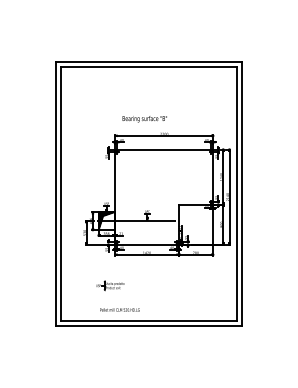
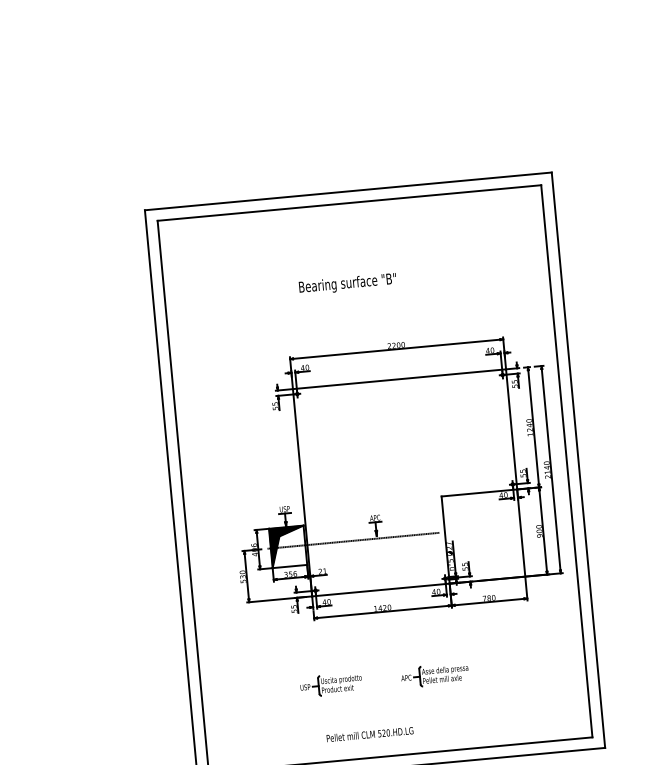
text: (144, 119) -> (347, 284), moved
part: (110, 285) -> (331, 684), moved
part: (167, 285) -> (433, 674), added
text: (119, 309) -> (368, 733), moved

